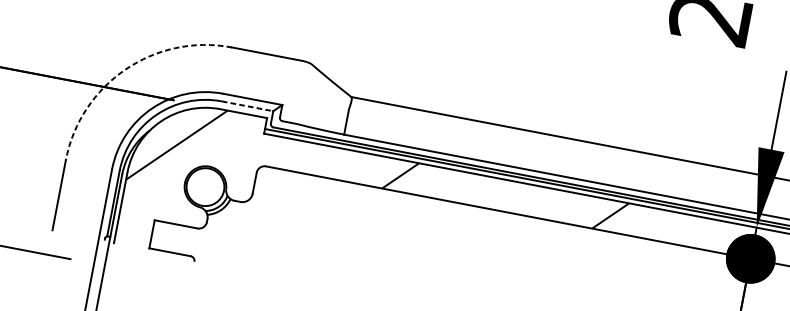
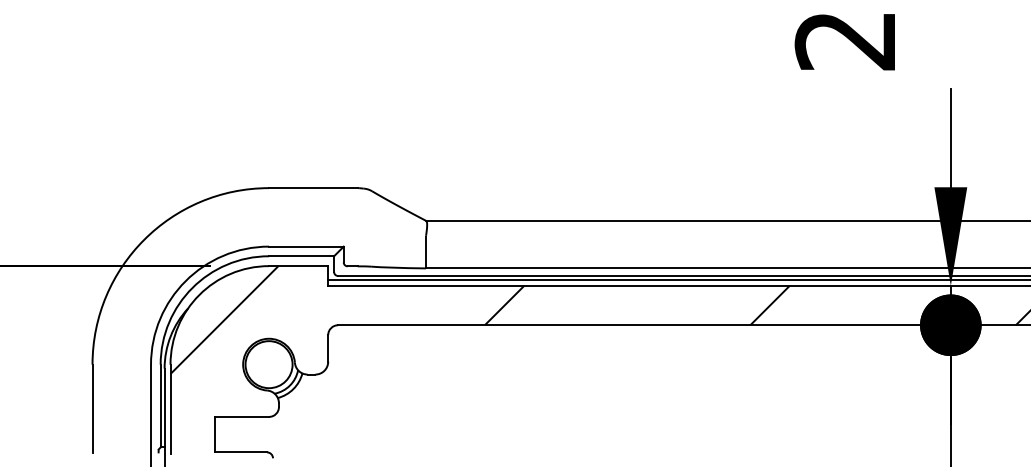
arc: (125, 69) -> (144, 239), dashed -> solid
line: (247, 106) -> (301, 256), dashed -> solid

